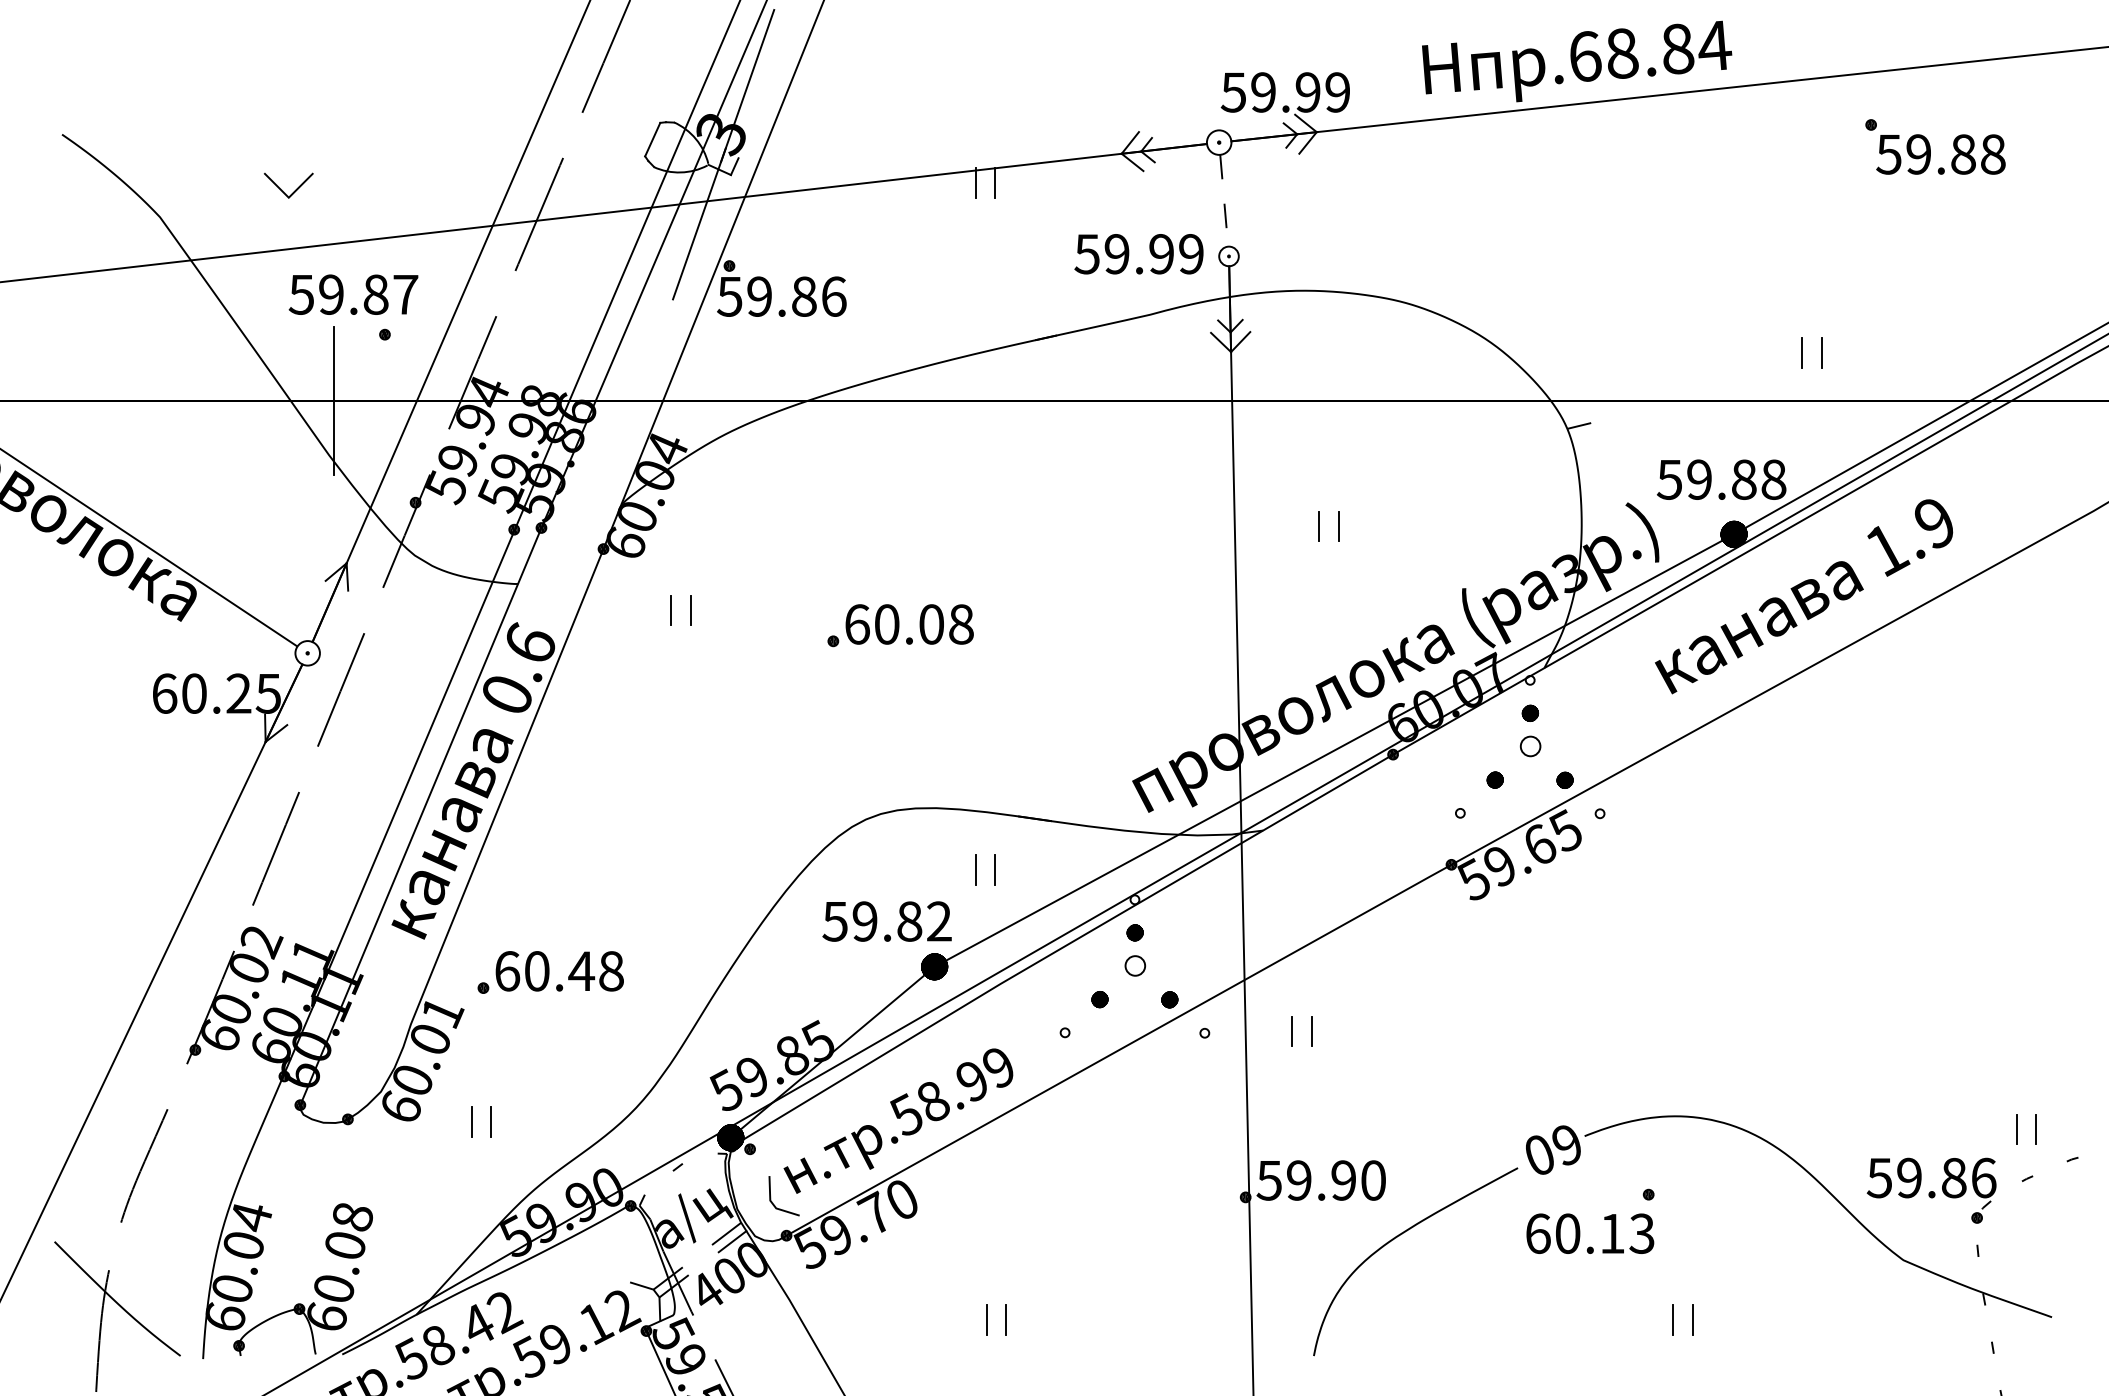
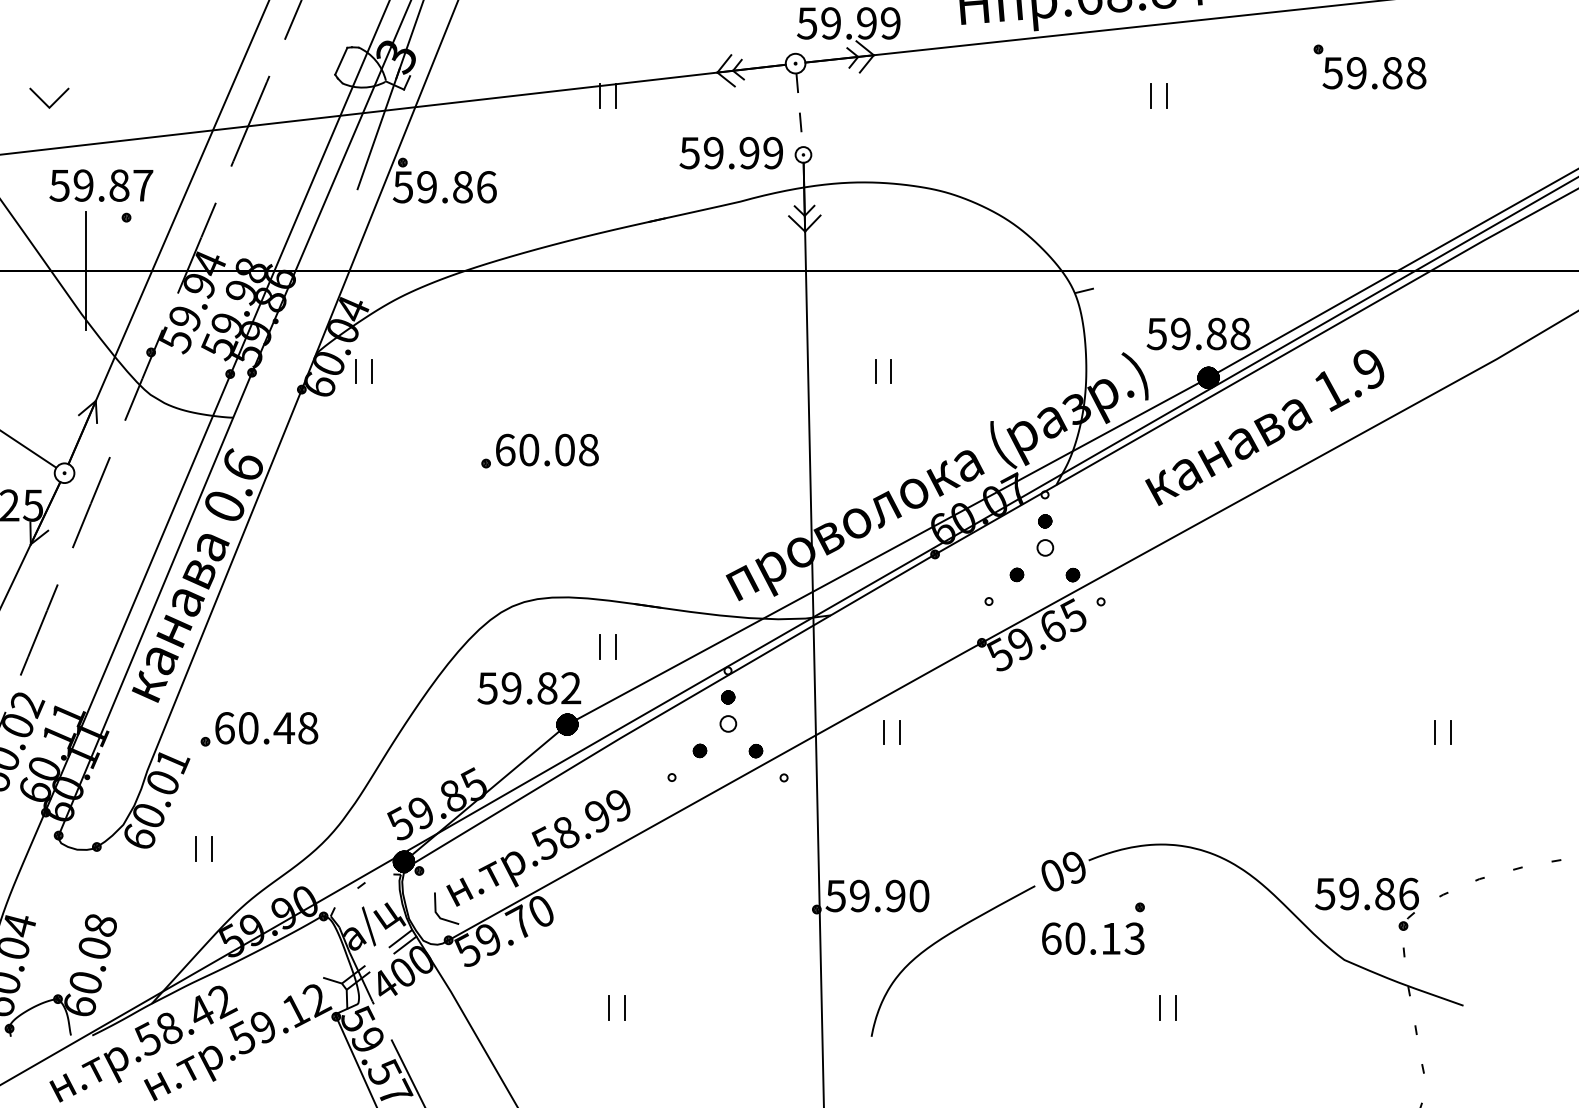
part: (1802, 352) -> (1151, 95), moved
part: (671, 610) -> (356, 371), moved
part: (1292, 1031) -> (884, 732), moved
part: (2017, 1129) -> (1435, 732), moved

